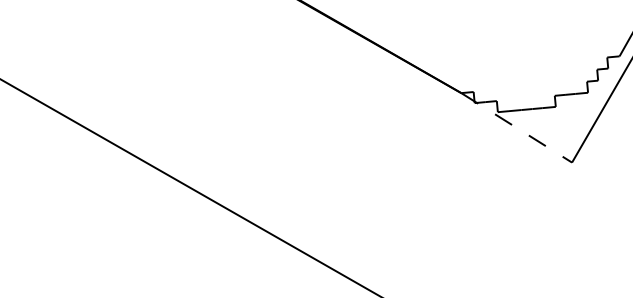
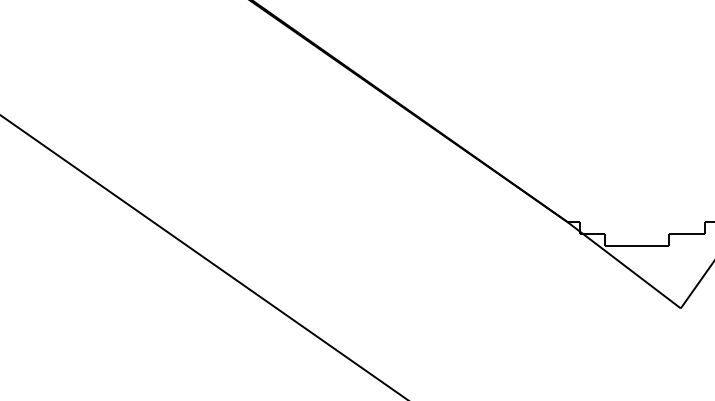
line: (516, 128) -> (623, 265), dashed -> solid

